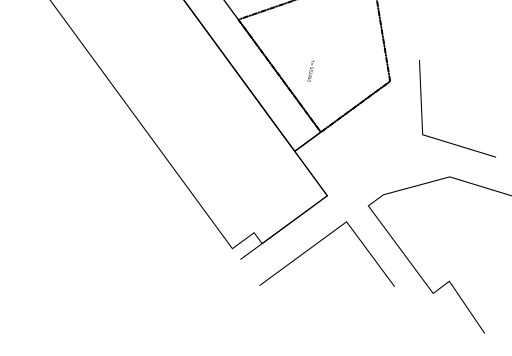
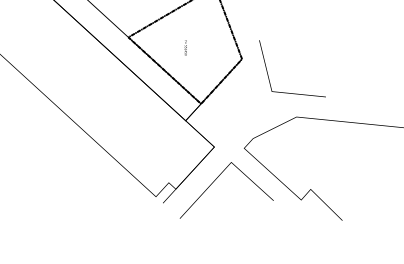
text: (310, 70) -> (185, 47), moved

